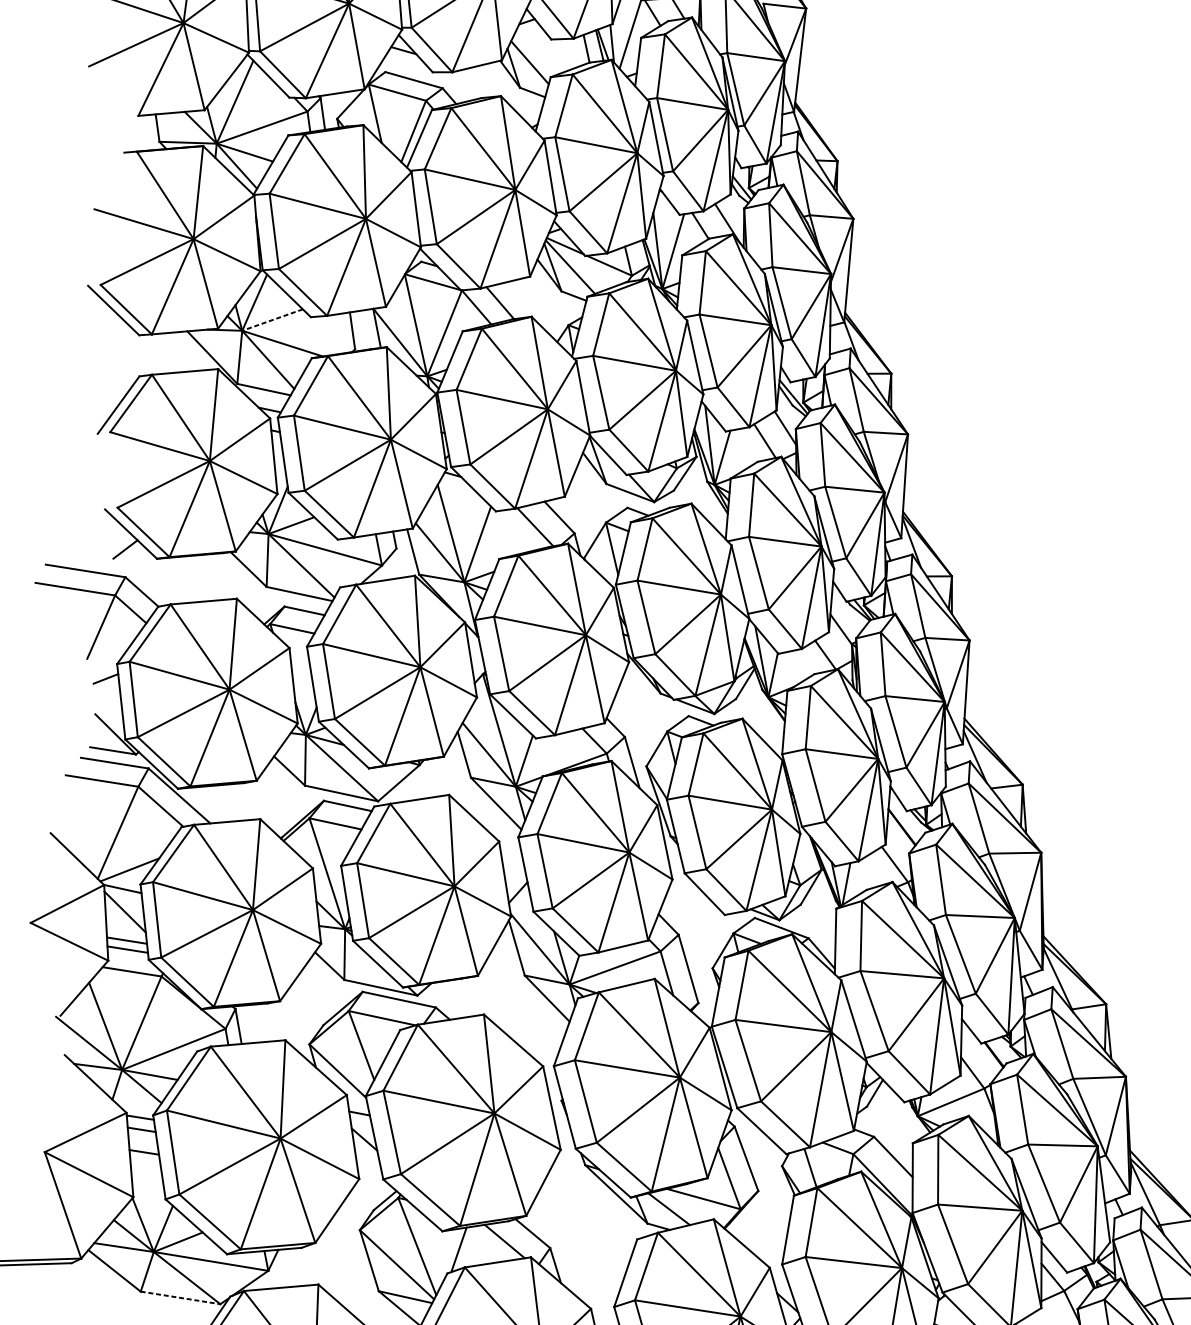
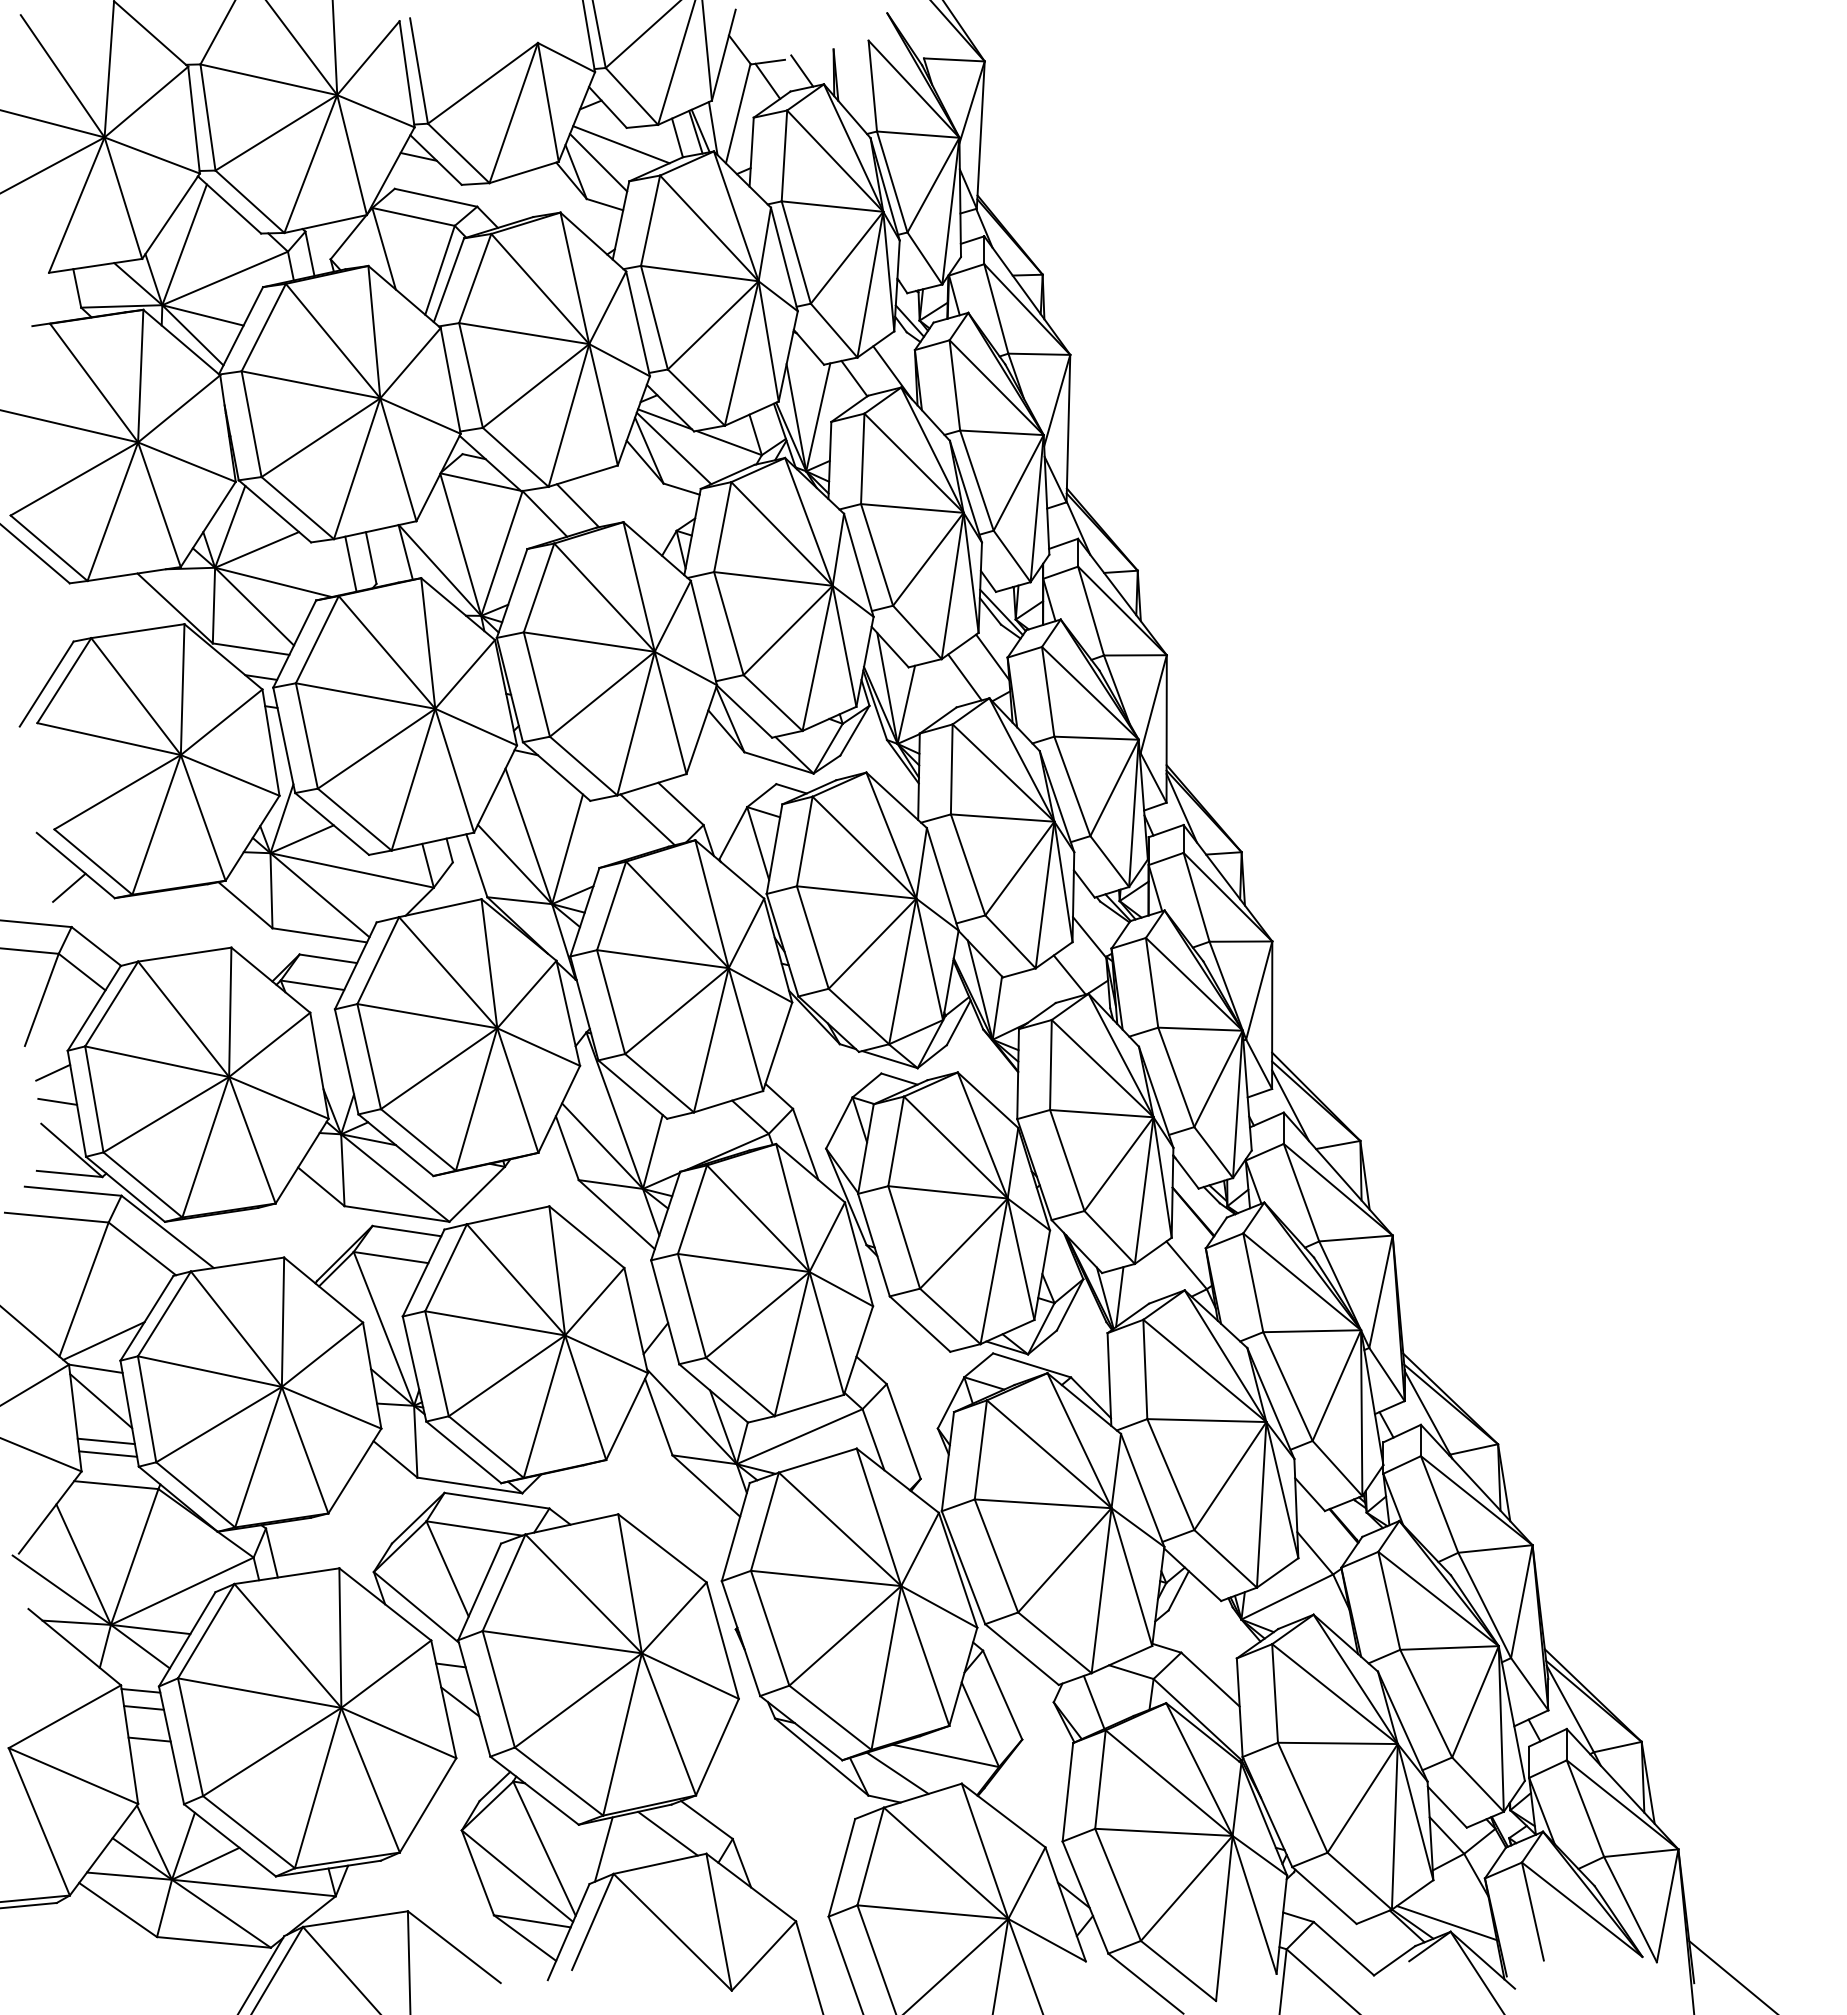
line: (546, 50) -> (621, 144), added
line: (272, 319) -> (257, 549), dashed -> solid
line: (337, 333) -> (350, 563), added
line: (107, 699) -> (57, 1101), added
line: (180, 1298) -> (214, 1942), dashed -> solid

